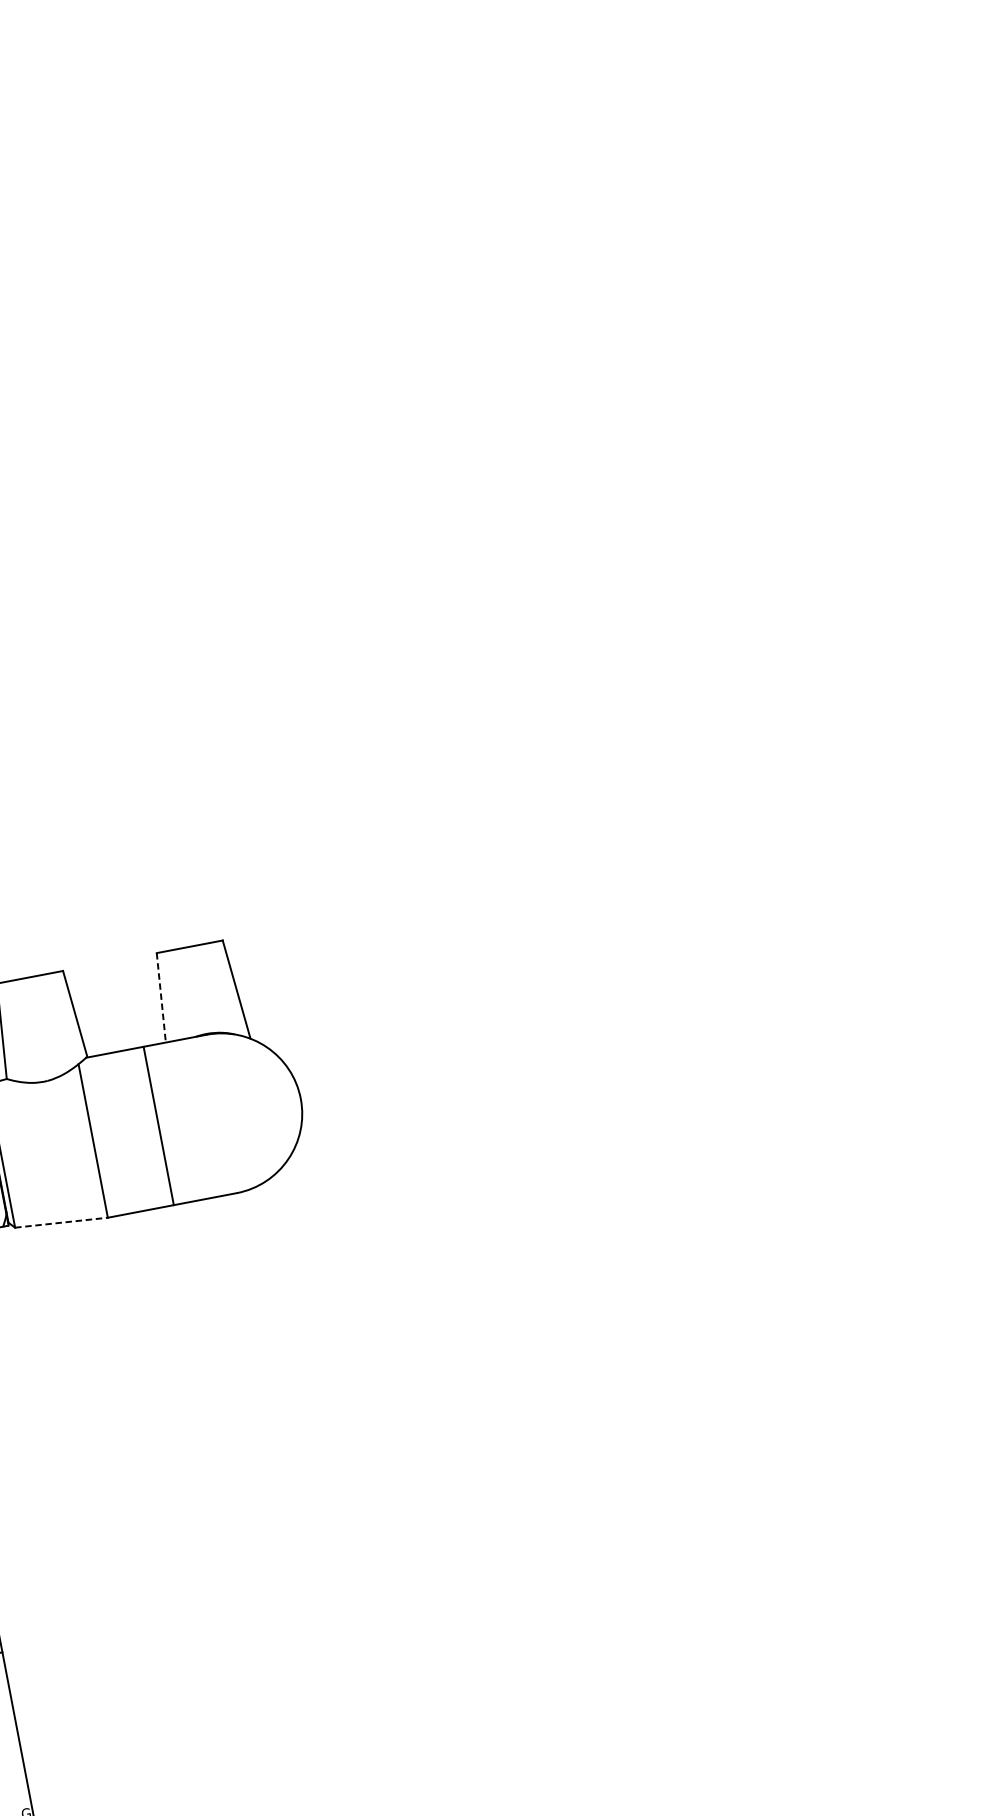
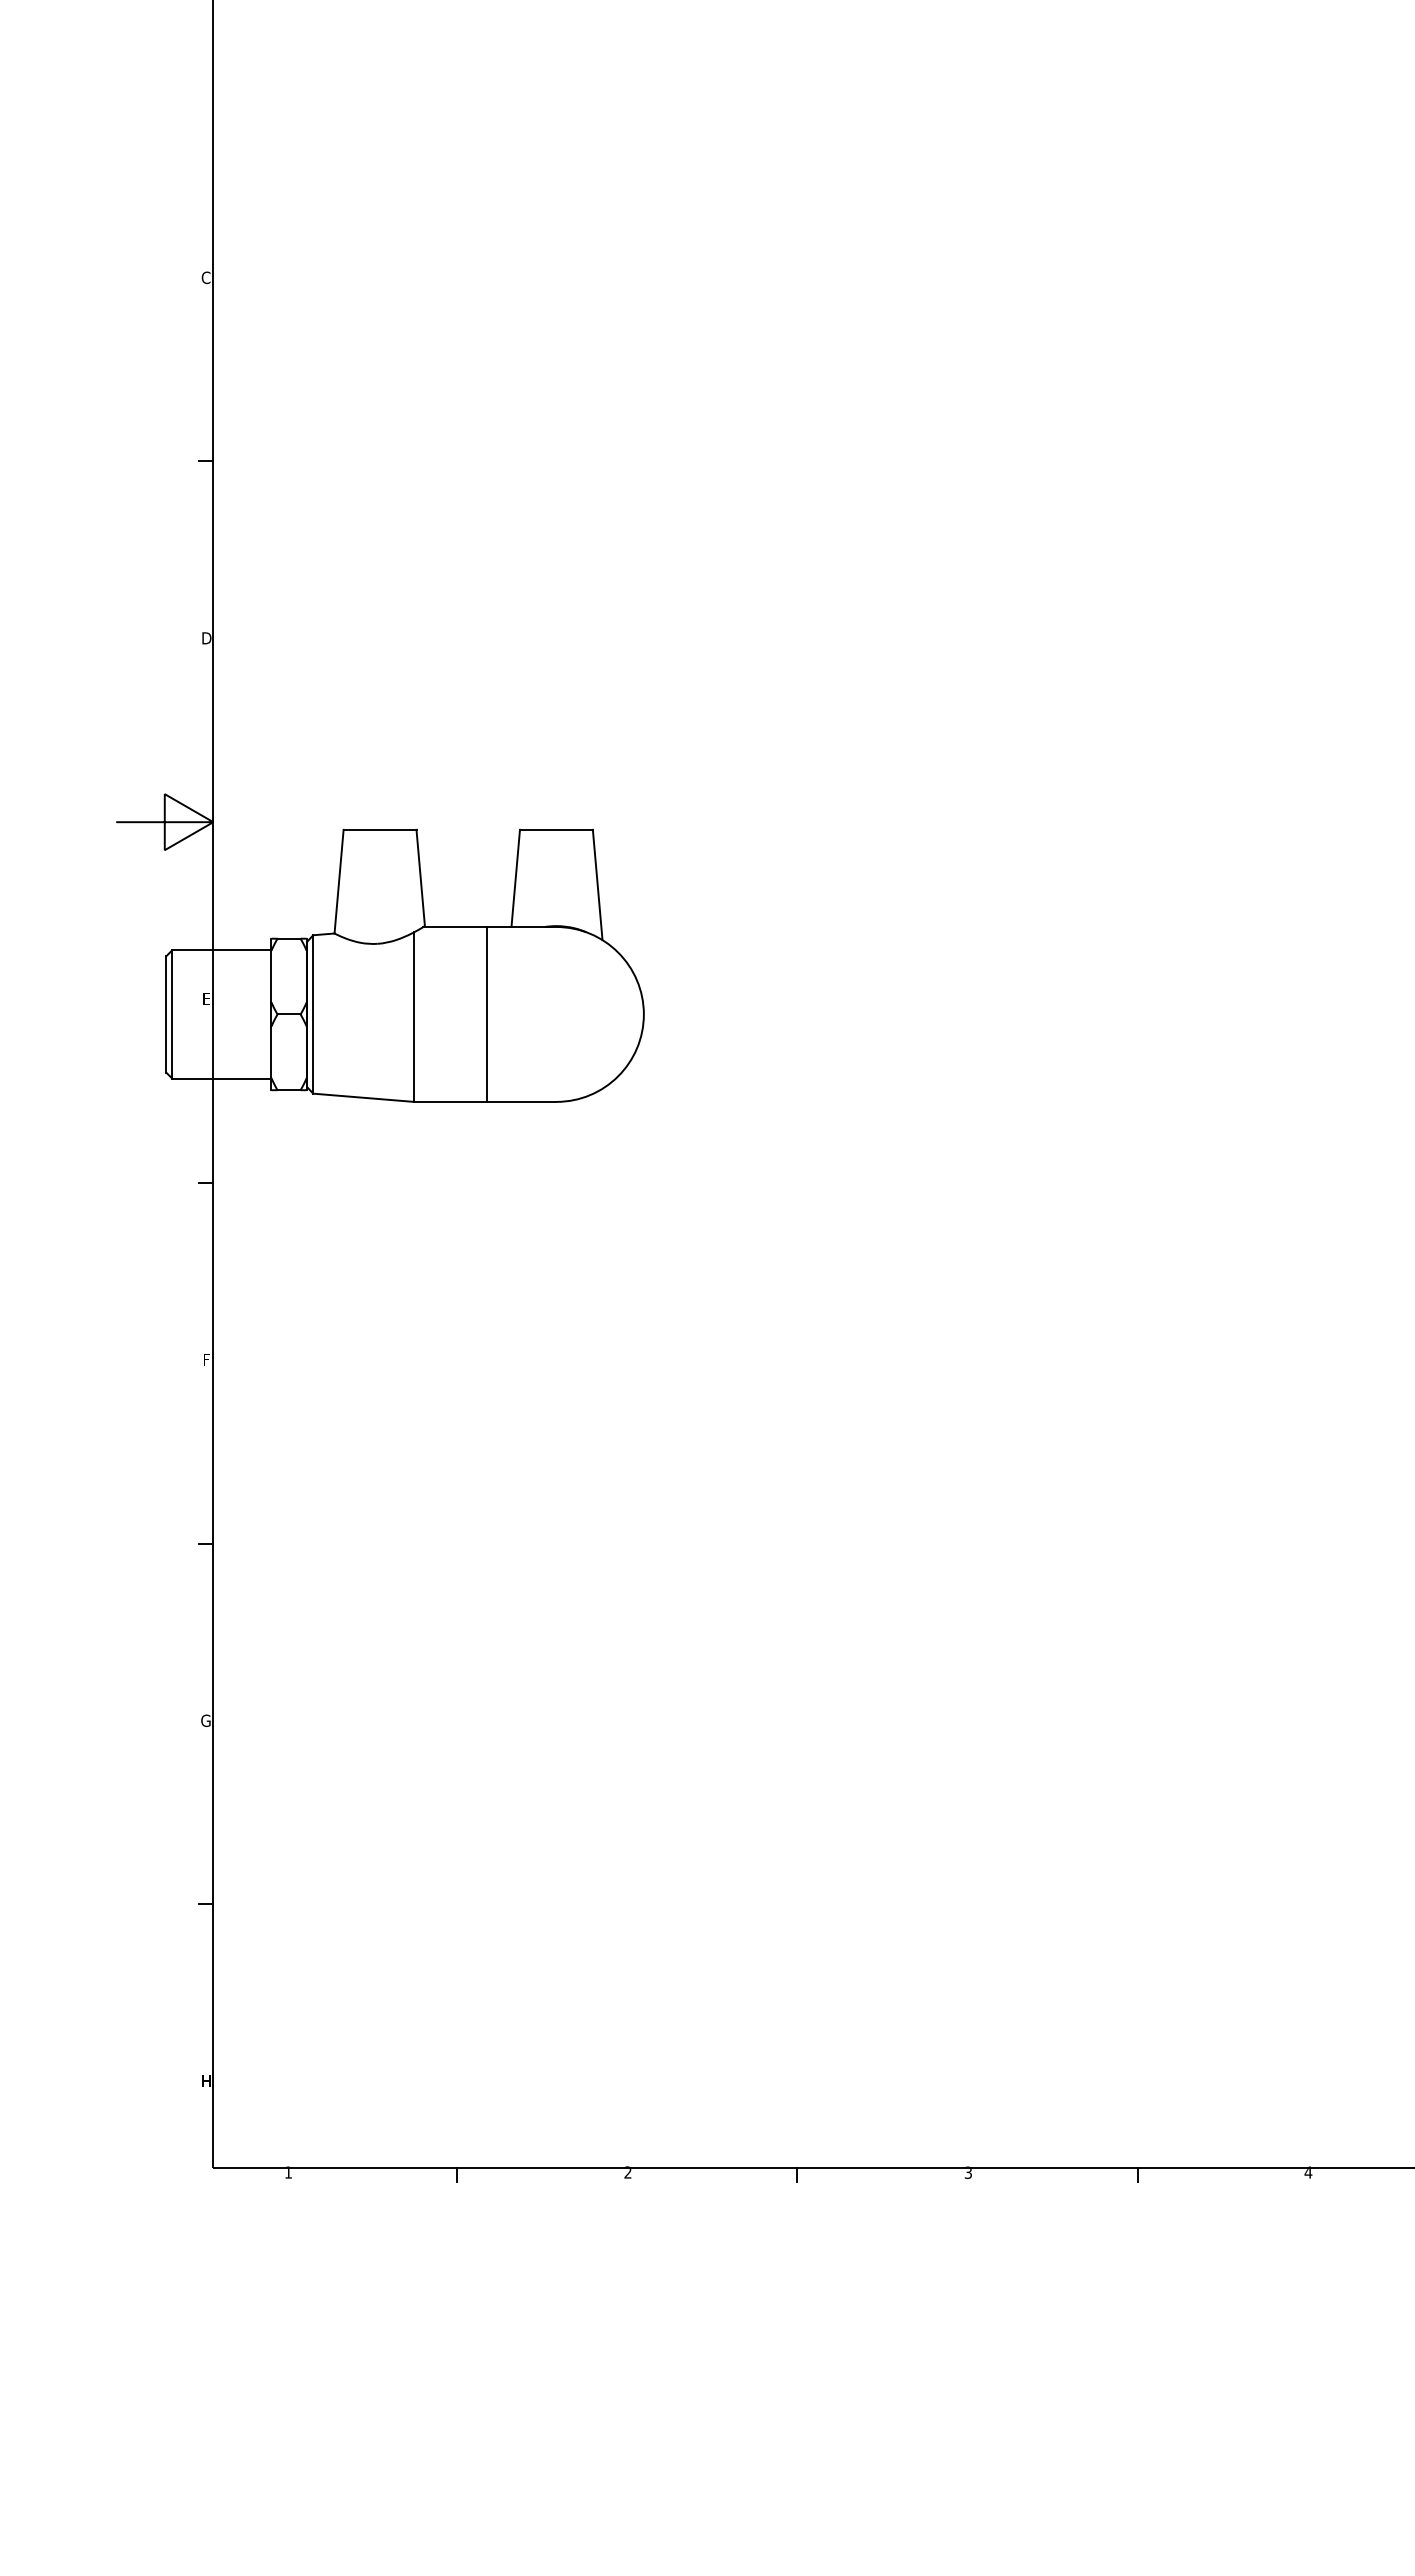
line: (161, 997) -> (515, 878), dashed -> solid
line: (61, 1222) -> (363, 1097), dashed -> solid

